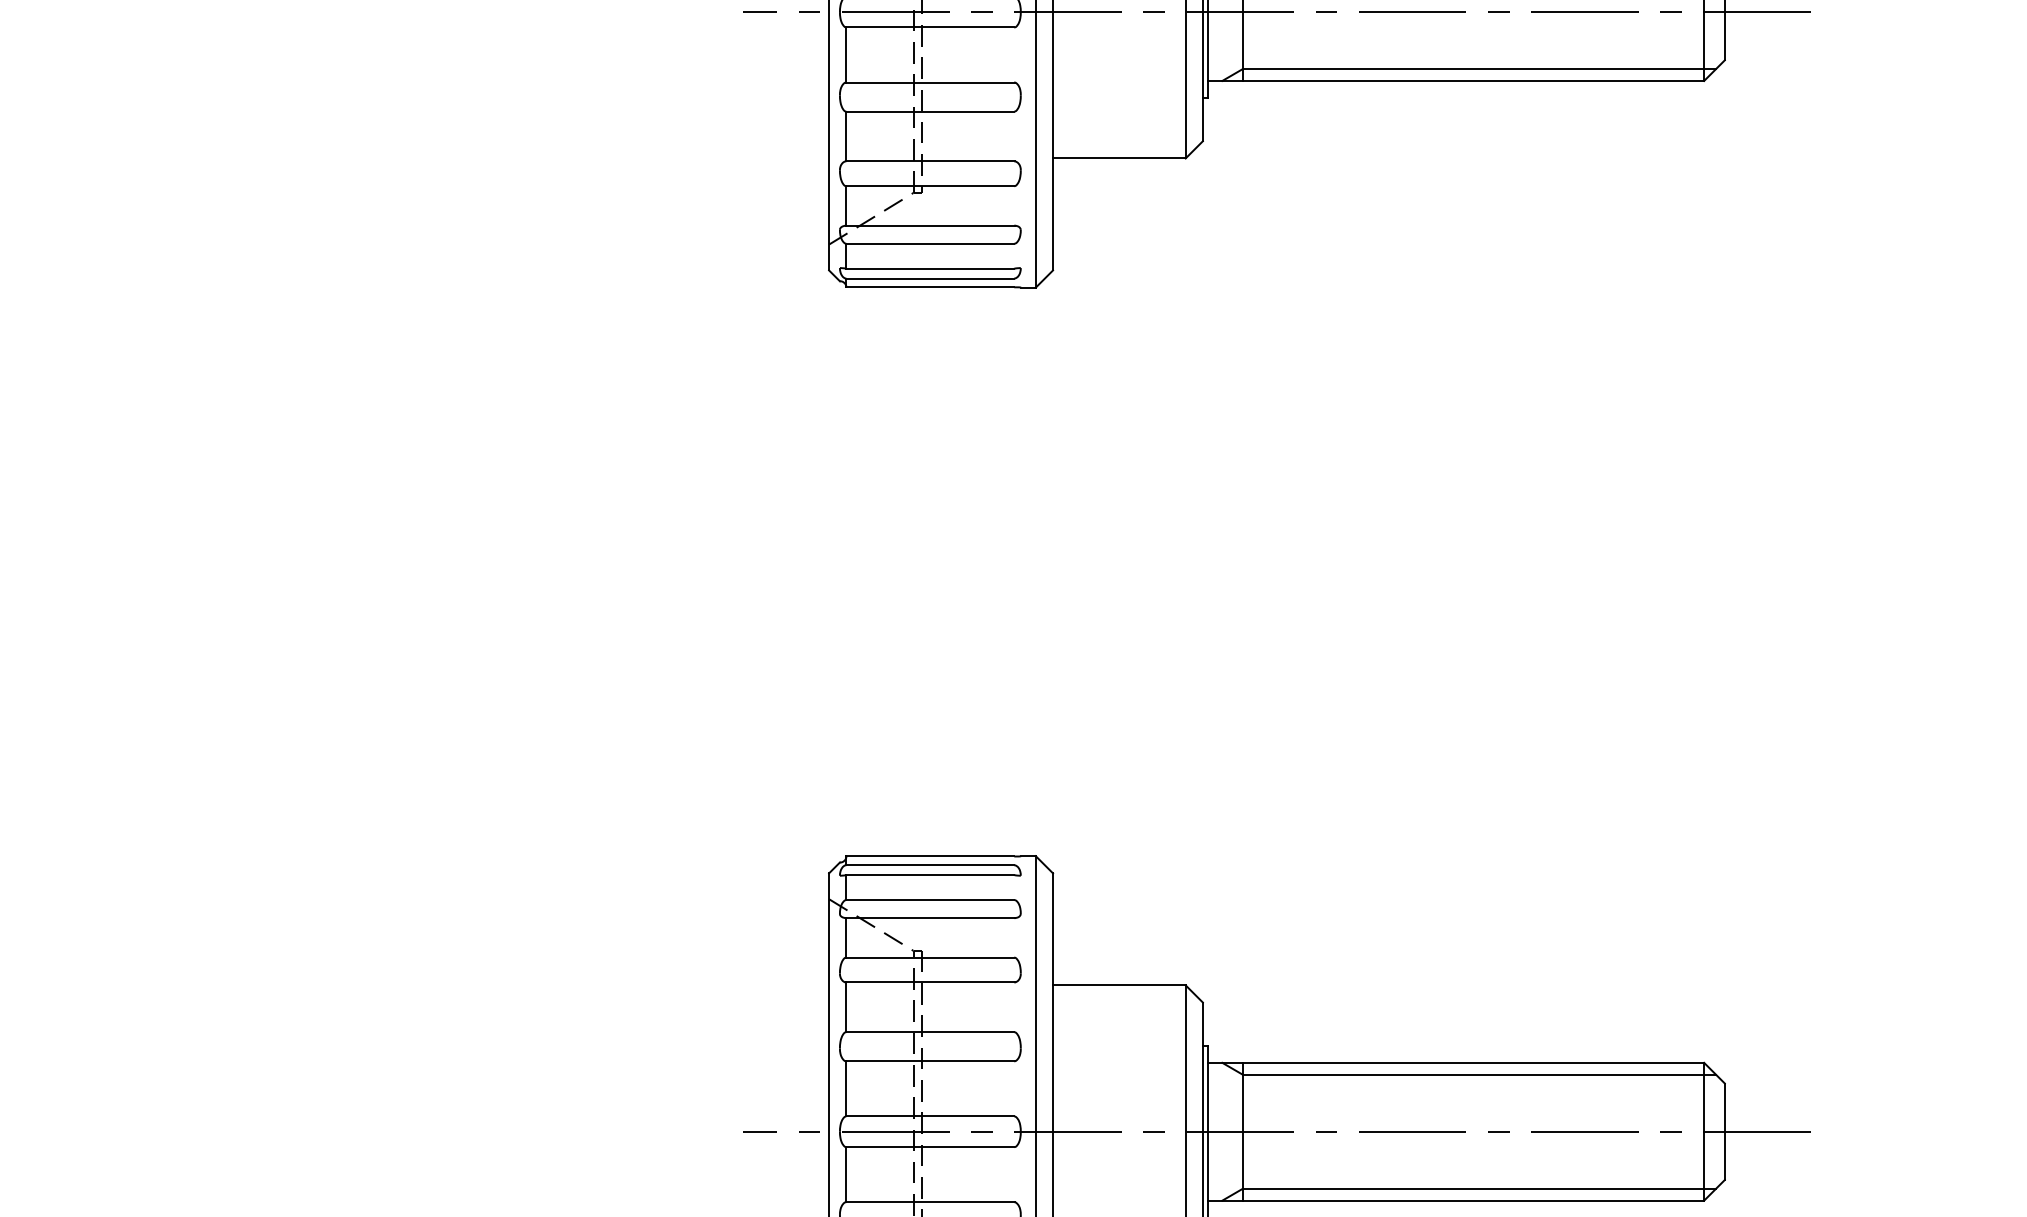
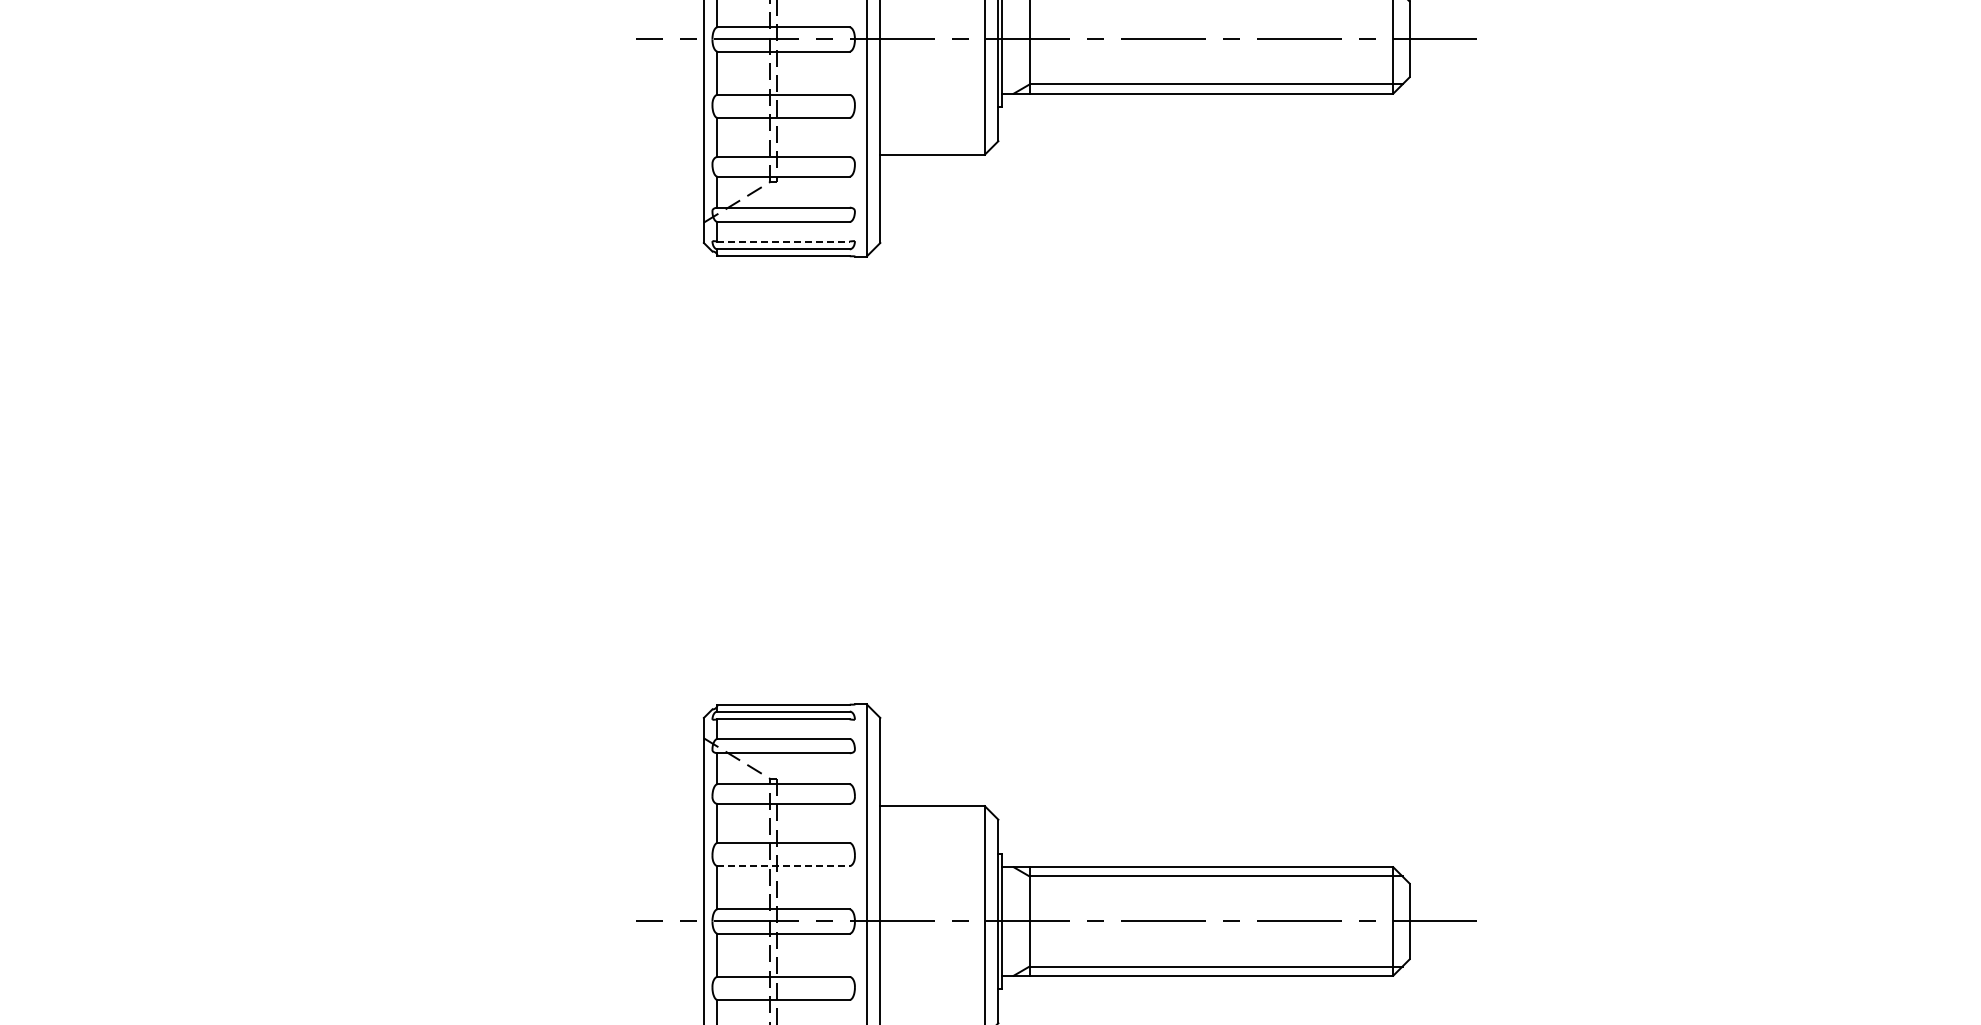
line: (931, 268) -> (784, 241), solid -> dashed
line: (931, 1060) -> (784, 865), solid -> dashed

